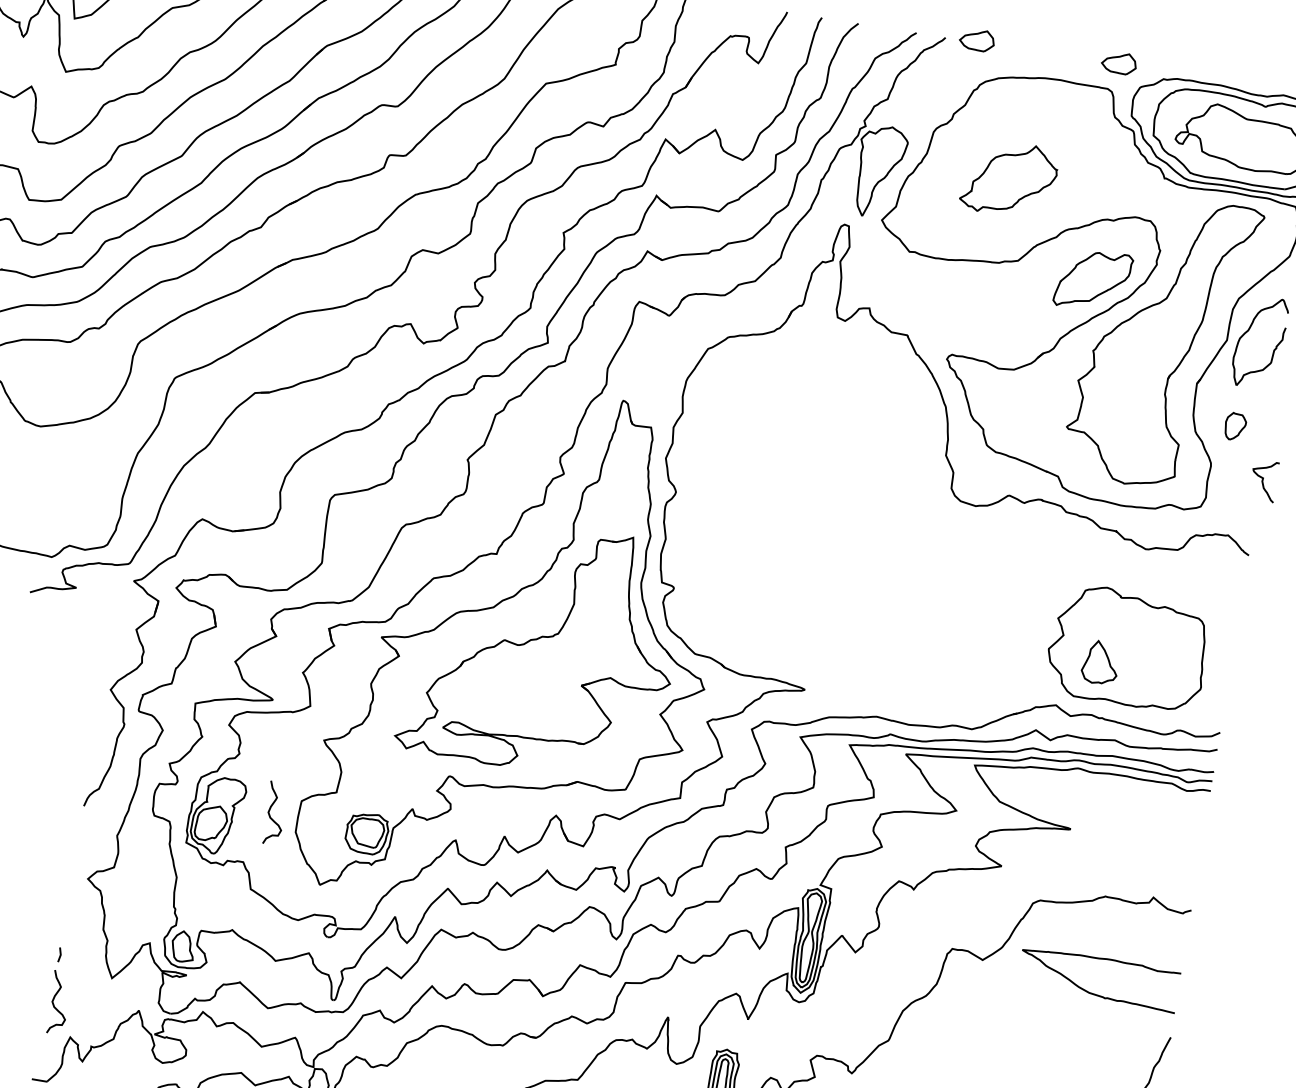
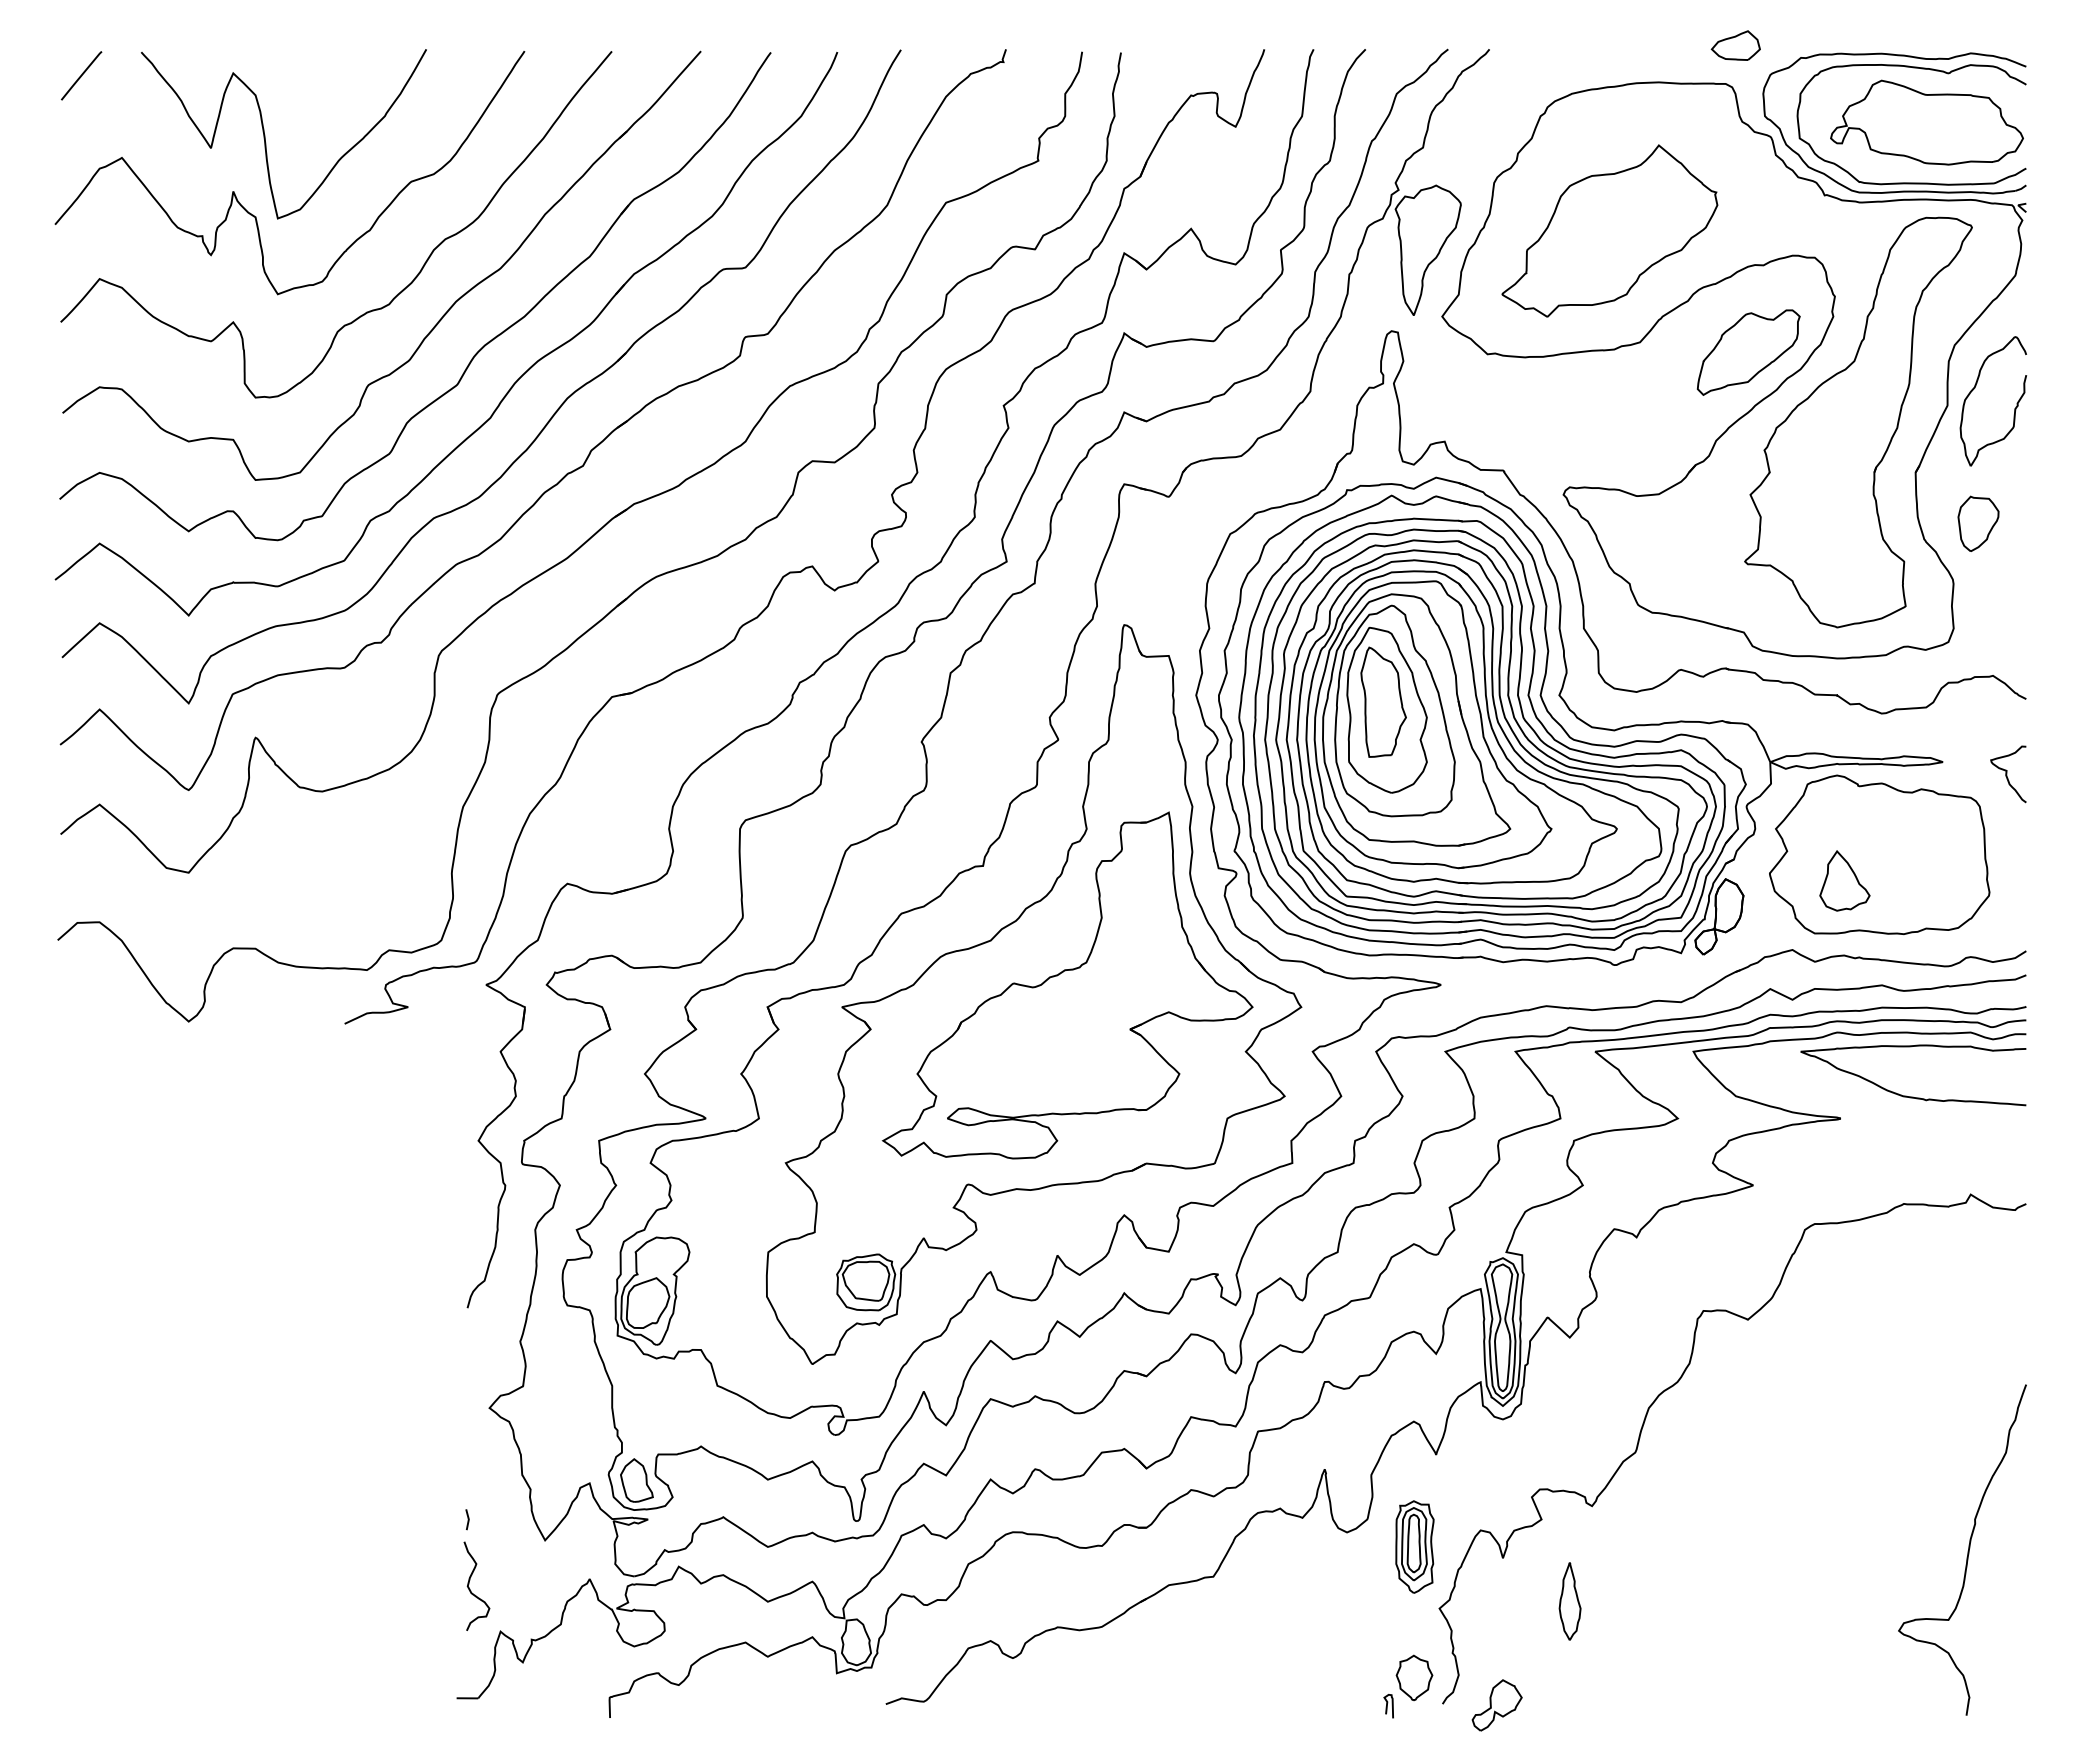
part: (976, 39) -> (1533, 45), removed
part: (1009, 178) -> (1609, 230), size x1.67
part: (1235, 426) -> (1978, 523), size x1.43
curve: (1263, 480) -> (2007, 774), moved
part: (933, 519) -> (1580, 720), added
curve: (269, 811) -> (726, 1273), removed
curve: (1096, 994) -> (1913, 1096), moved

